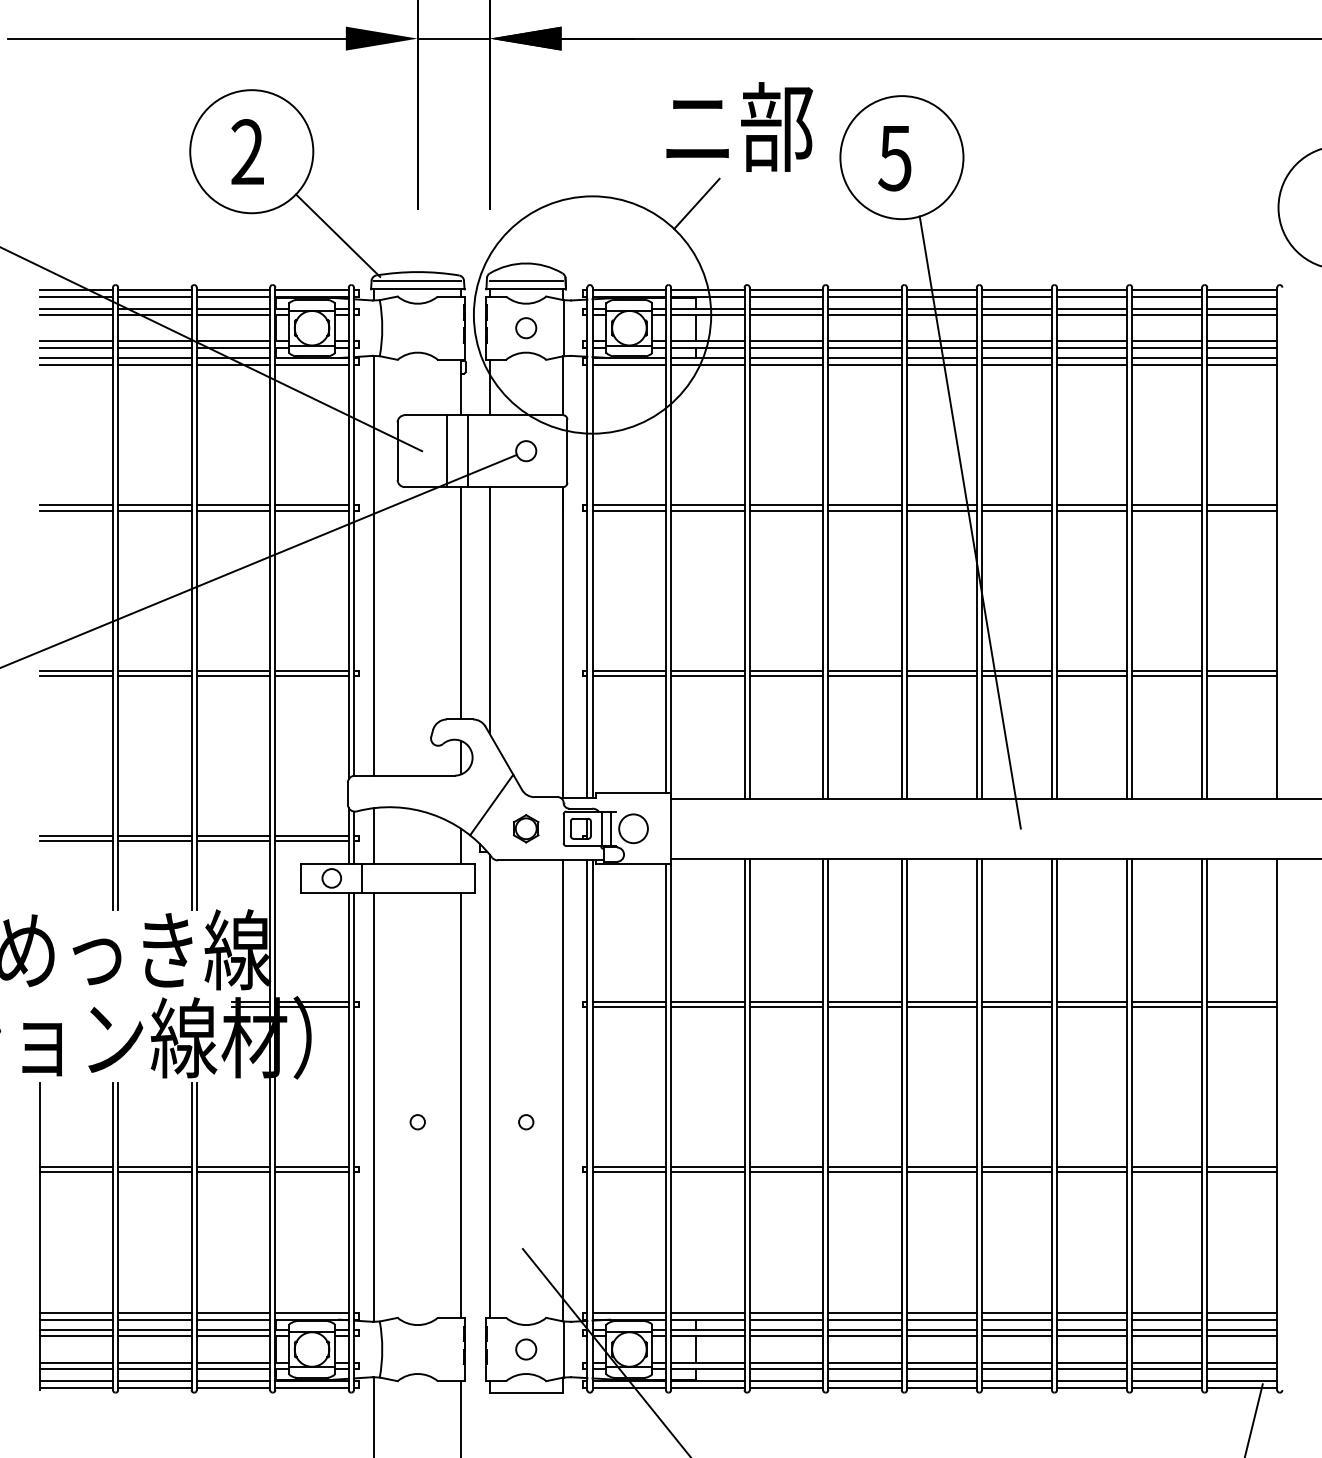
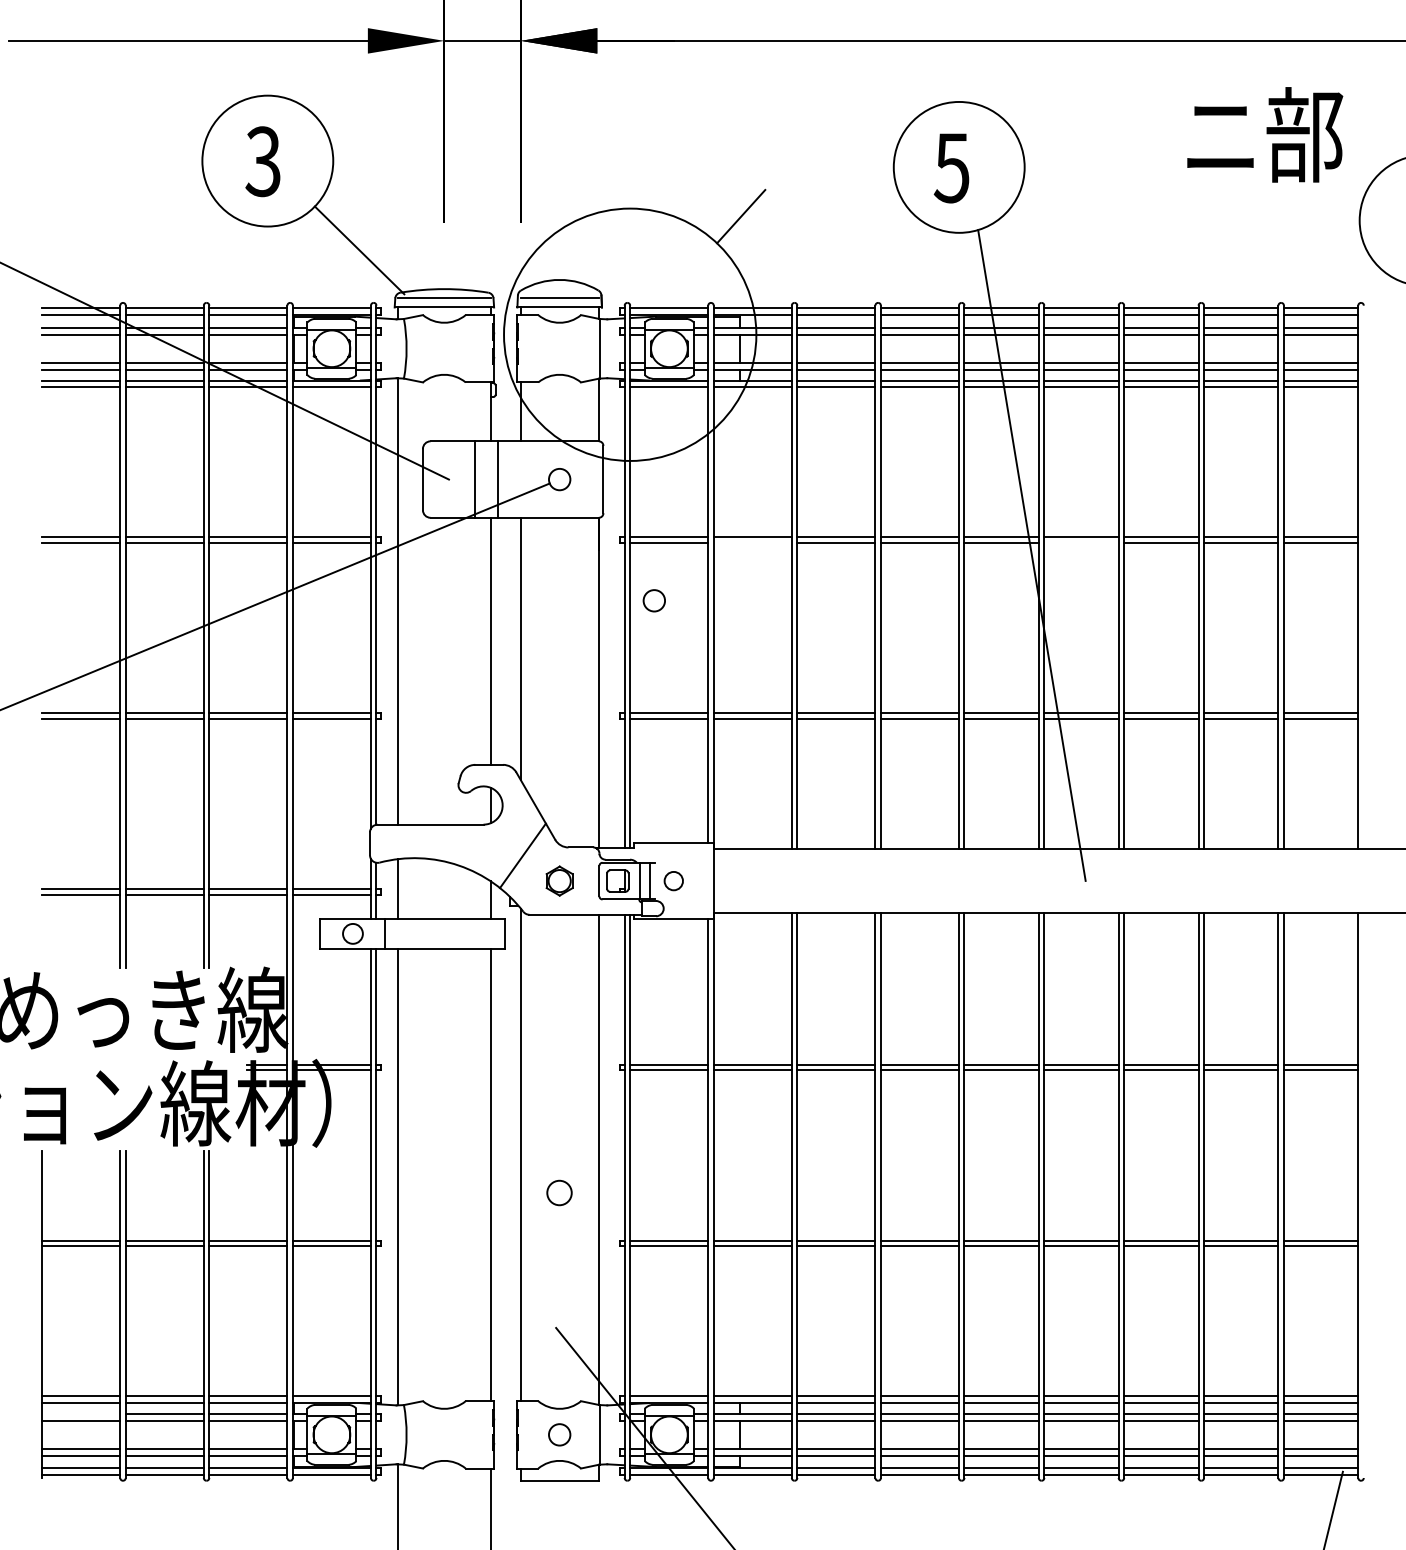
text: (739, 126) -> (1265, 134), moved
text: (246, 152) -> (262, 161), 2 -> 3
circle: (526, 328) -> (654, 601), moved
line: (707, 510) -> (752, 542), removed
line: (1016, 510) -> (1081, 542), removed
circle: (633, 828) -> (673, 880), size x0.6
circle: (417, 1122) -> (444, 1193), removed
circle: (526, 1122) -> (559, 1193), size x1.6
line: (76, 1329) -> (81, 1413), removed

